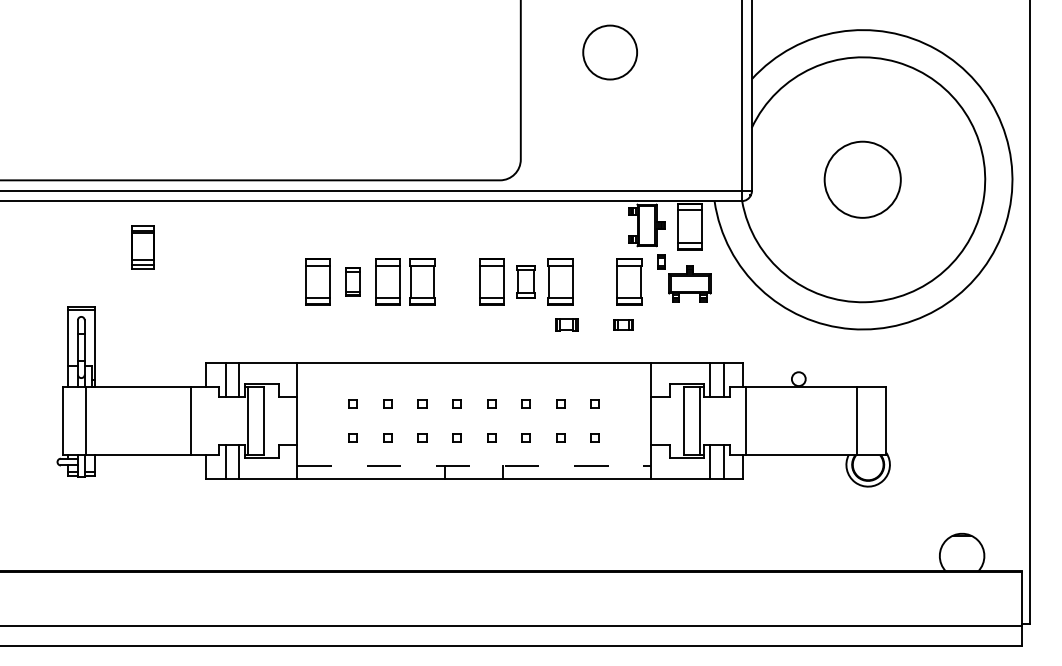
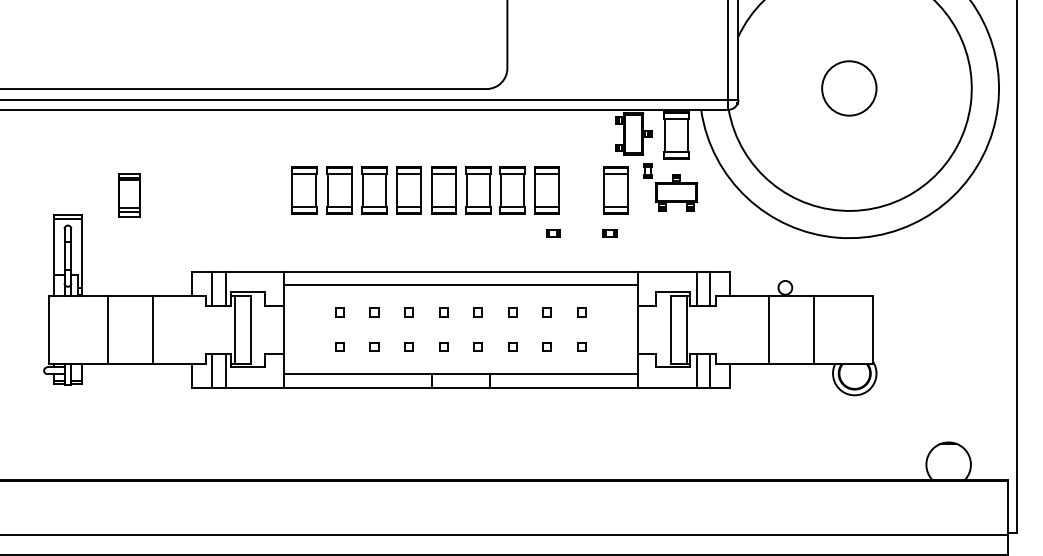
circle: (862, 179) -> (849, 88), size x0.71
part: (142, 247) -> (129, 195), moved
part: (352, 281) -> (339, 190), size x1.67
part: (456, 281) -> (443, 190), added
part: (525, 281) -> (512, 190), size x1.43
part: (566, 324) -> (553, 233), size x0.62
part: (622, 324) -> (609, 233), size x0.71
line: (474, 376) -> (461, 285), added
line: (86, 421) -> (108, 330), moved
line: (191, 421) -> (153, 330), moved
line: (746, 421) -> (769, 330), moved
line: (857, 421) -> (814, 330), moved
line: (474, 465) -> (461, 374), dashed -> solid

